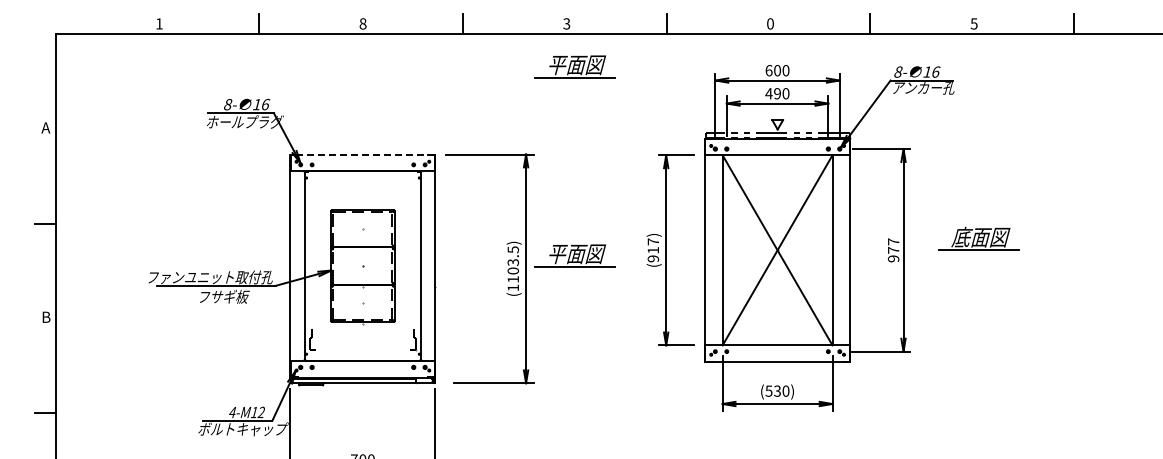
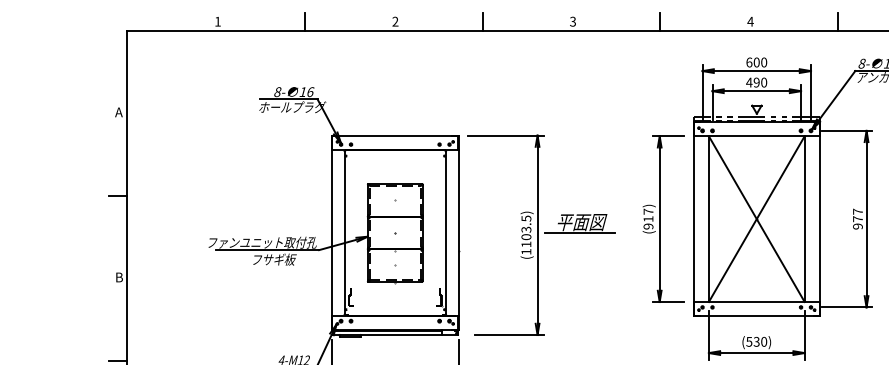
text: (362, 23) -> (394, 21), 8 -> 2
text: (770, 23) -> (750, 21), 0 -> 4
part: (574, 66) -> (579, 58), removed
line: (362, 154) -> (394, 135), dashed -> solid

